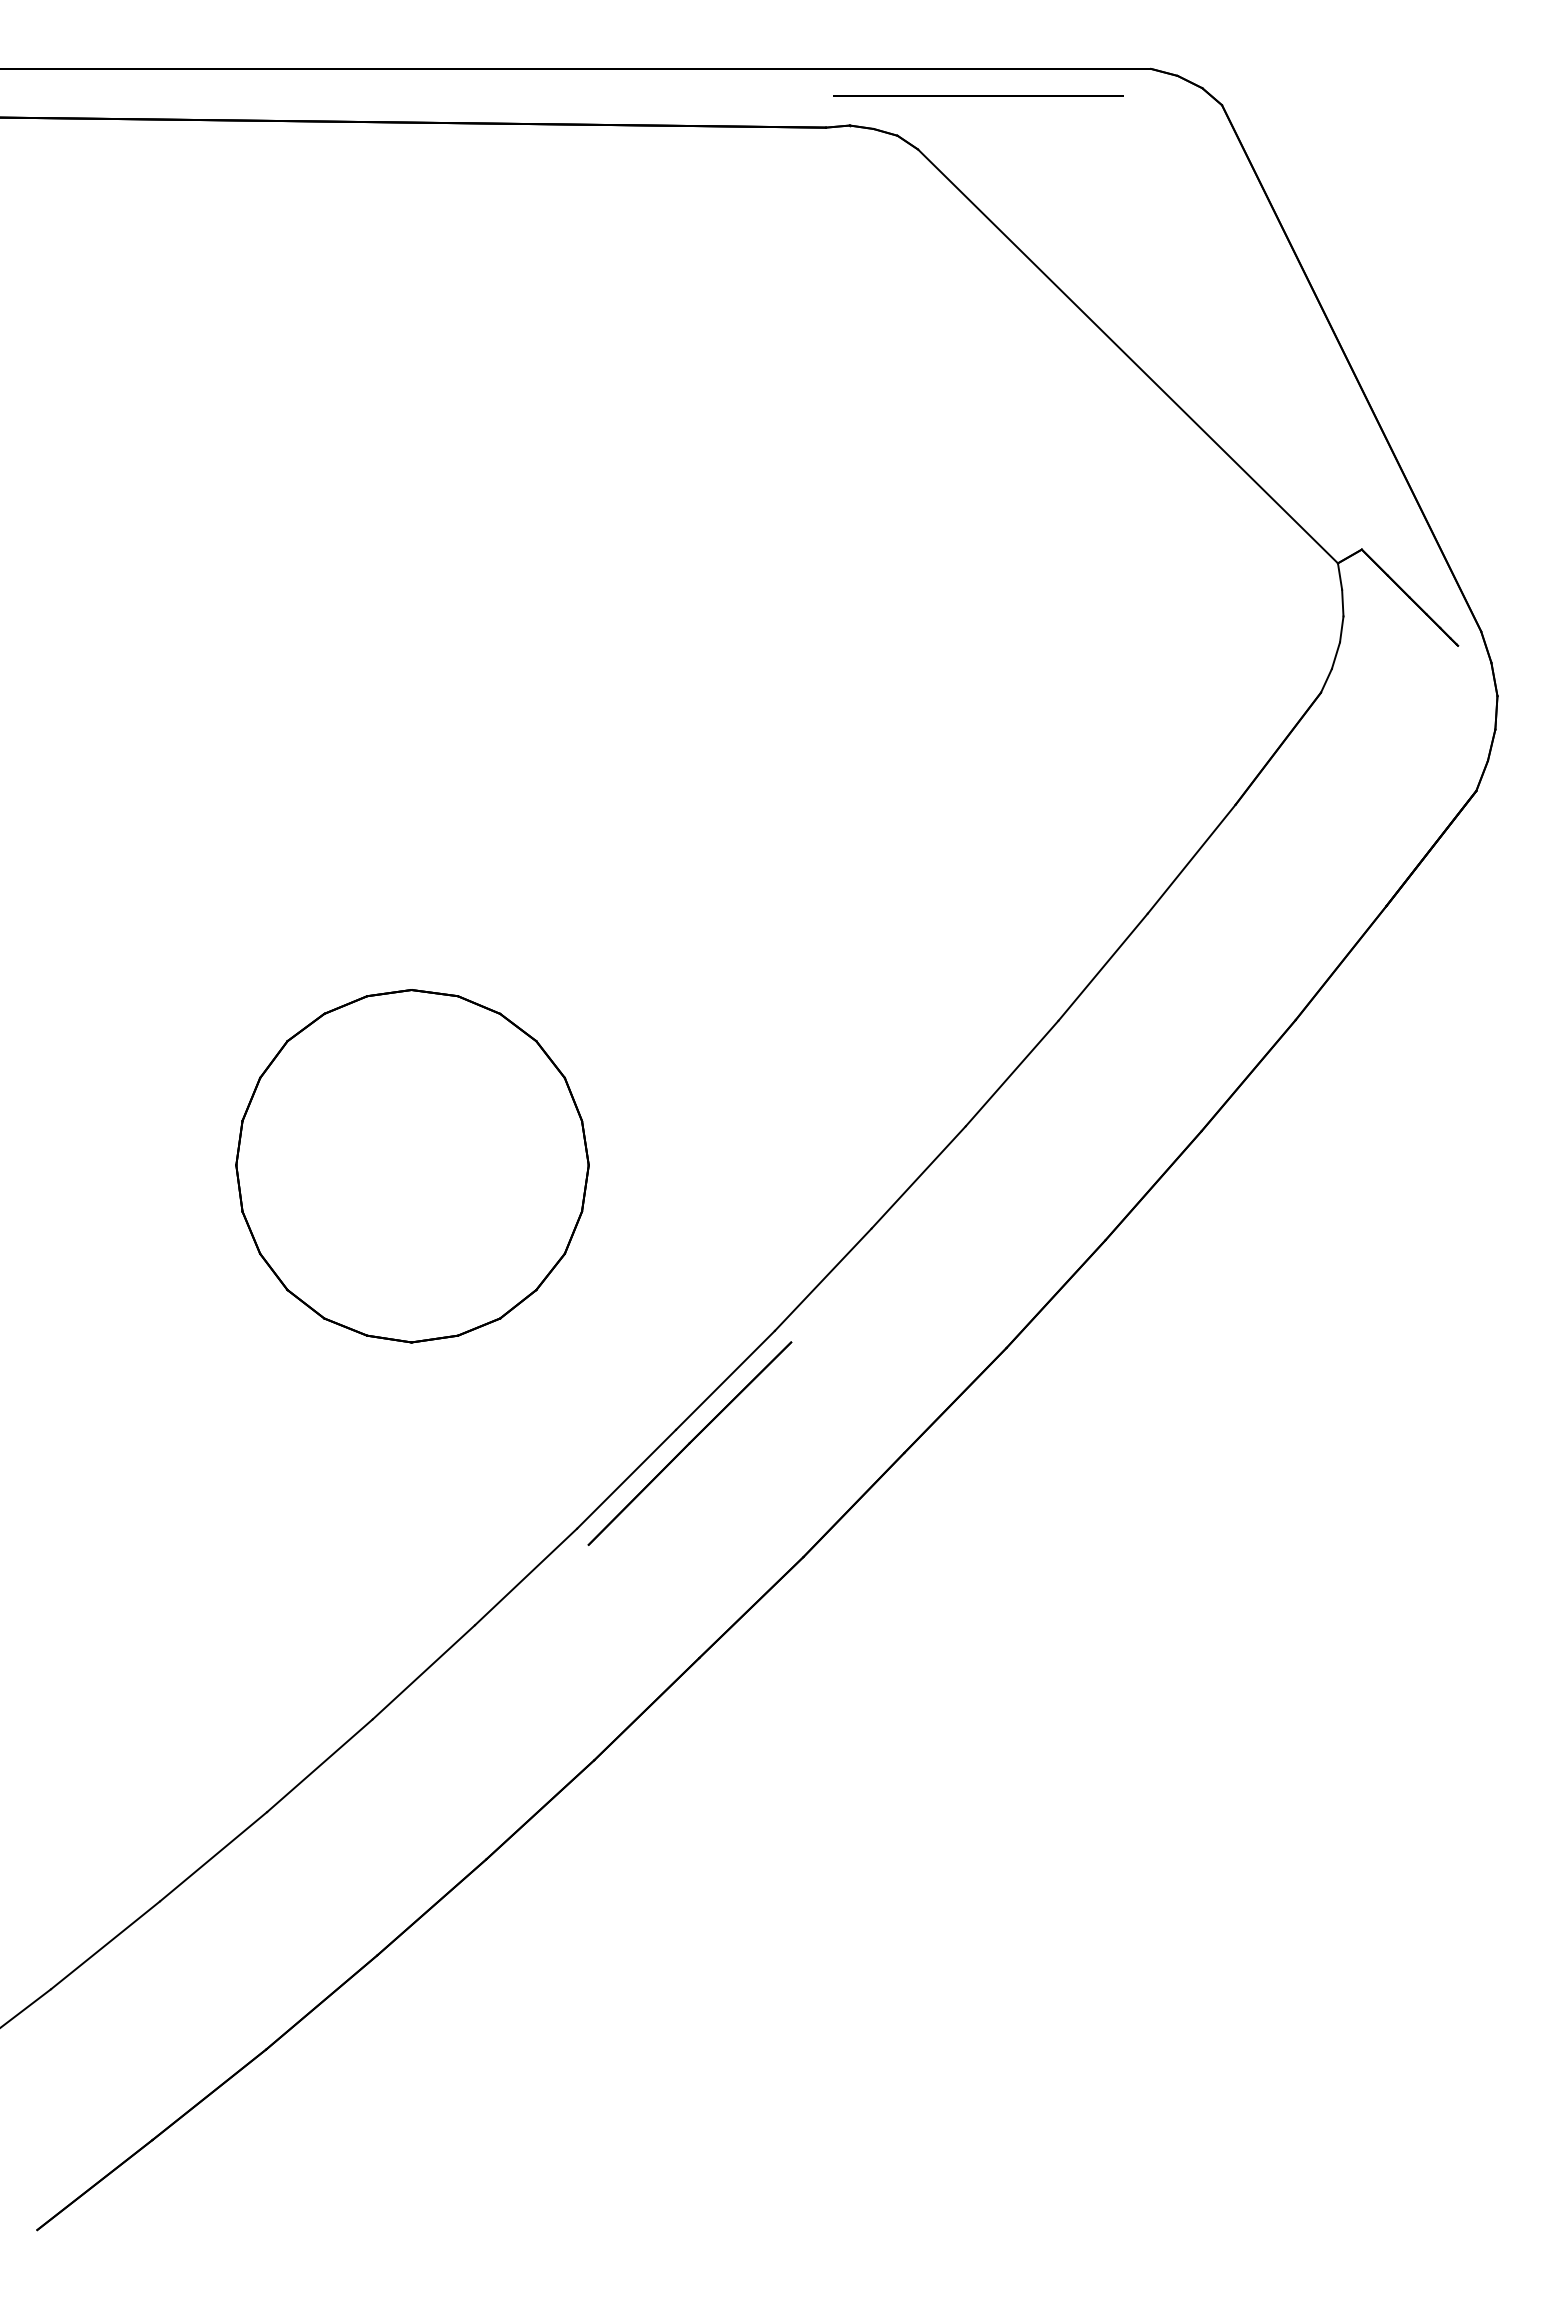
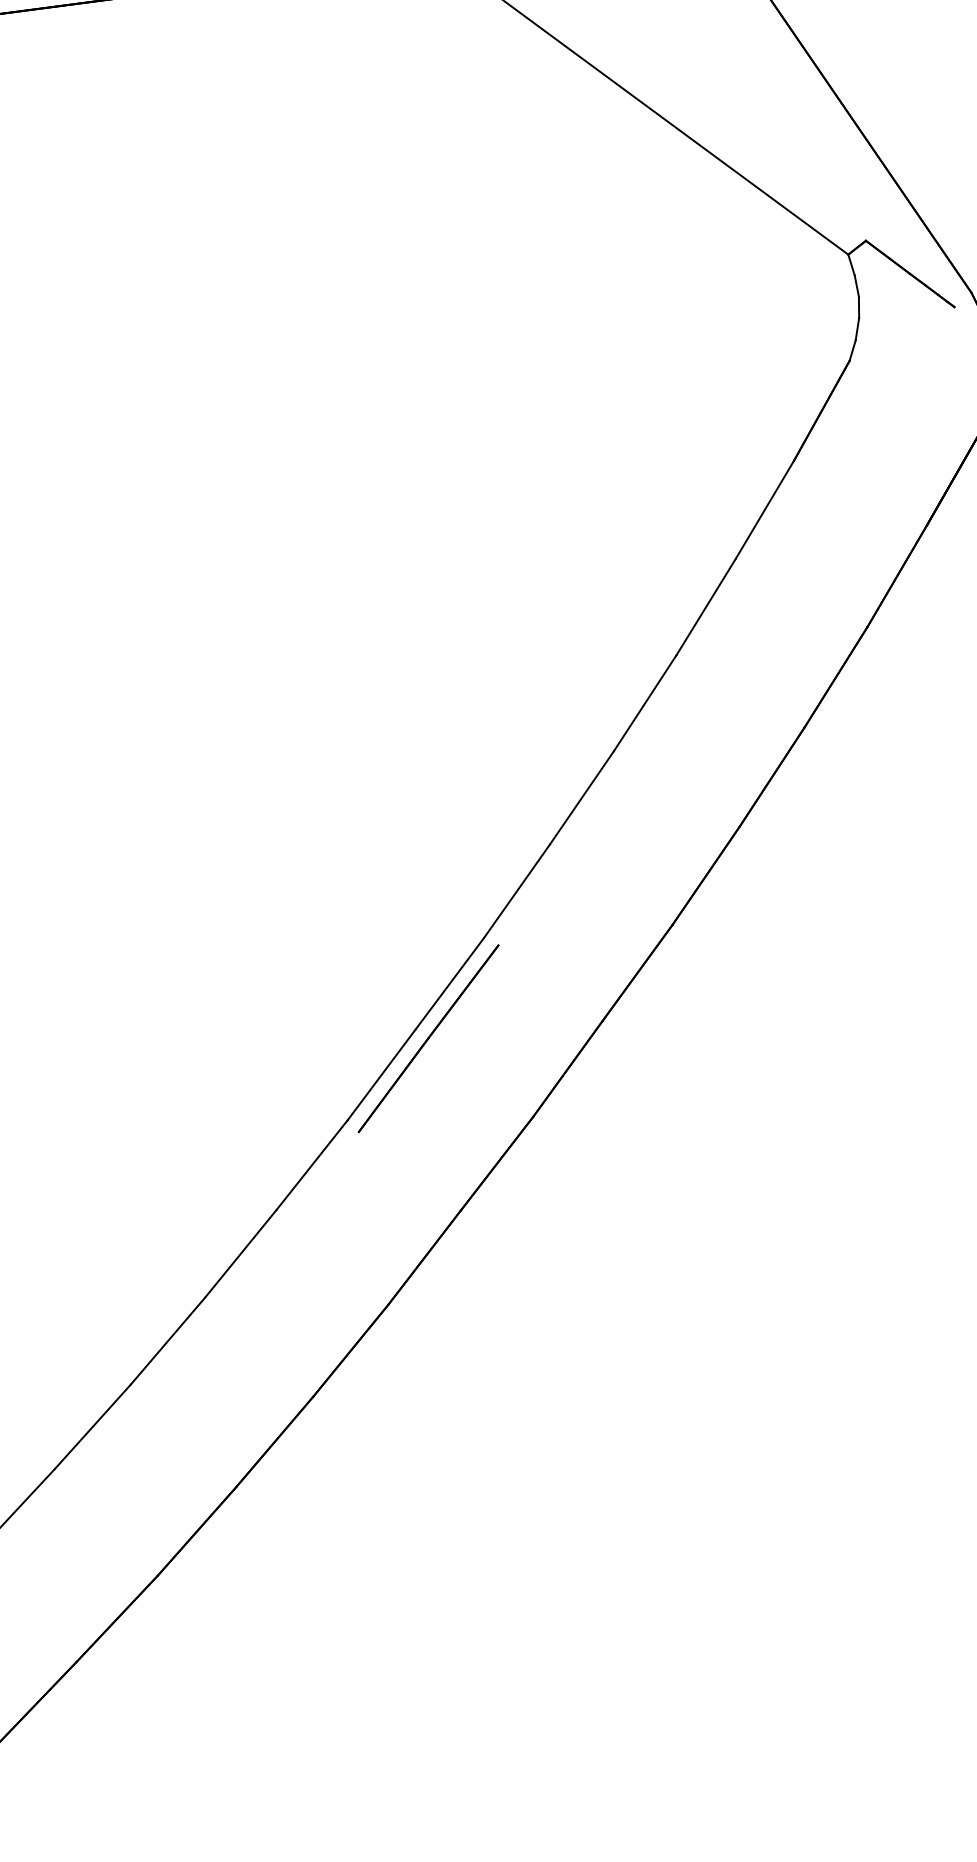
part: (412, 1166) -> (173, 847), removed

